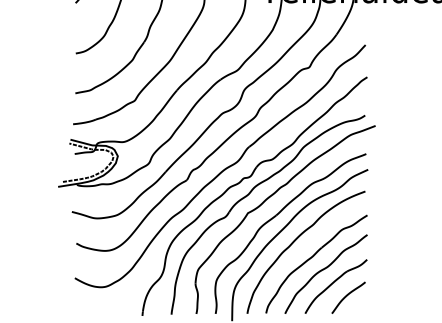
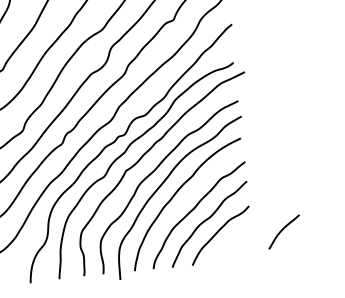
curve: (347, 296) -> (282, 230), moved

